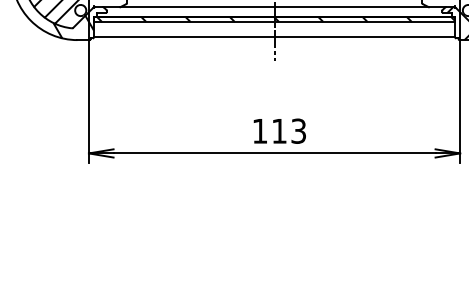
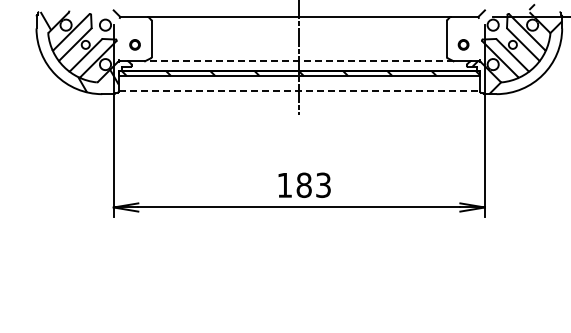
line: (274, 7) -> (299, 61), solid -> dashed
line: (274, 36) -> (299, 90), solid -> dashed
text: (278, 131) -> (303, 185), 113 -> 183

